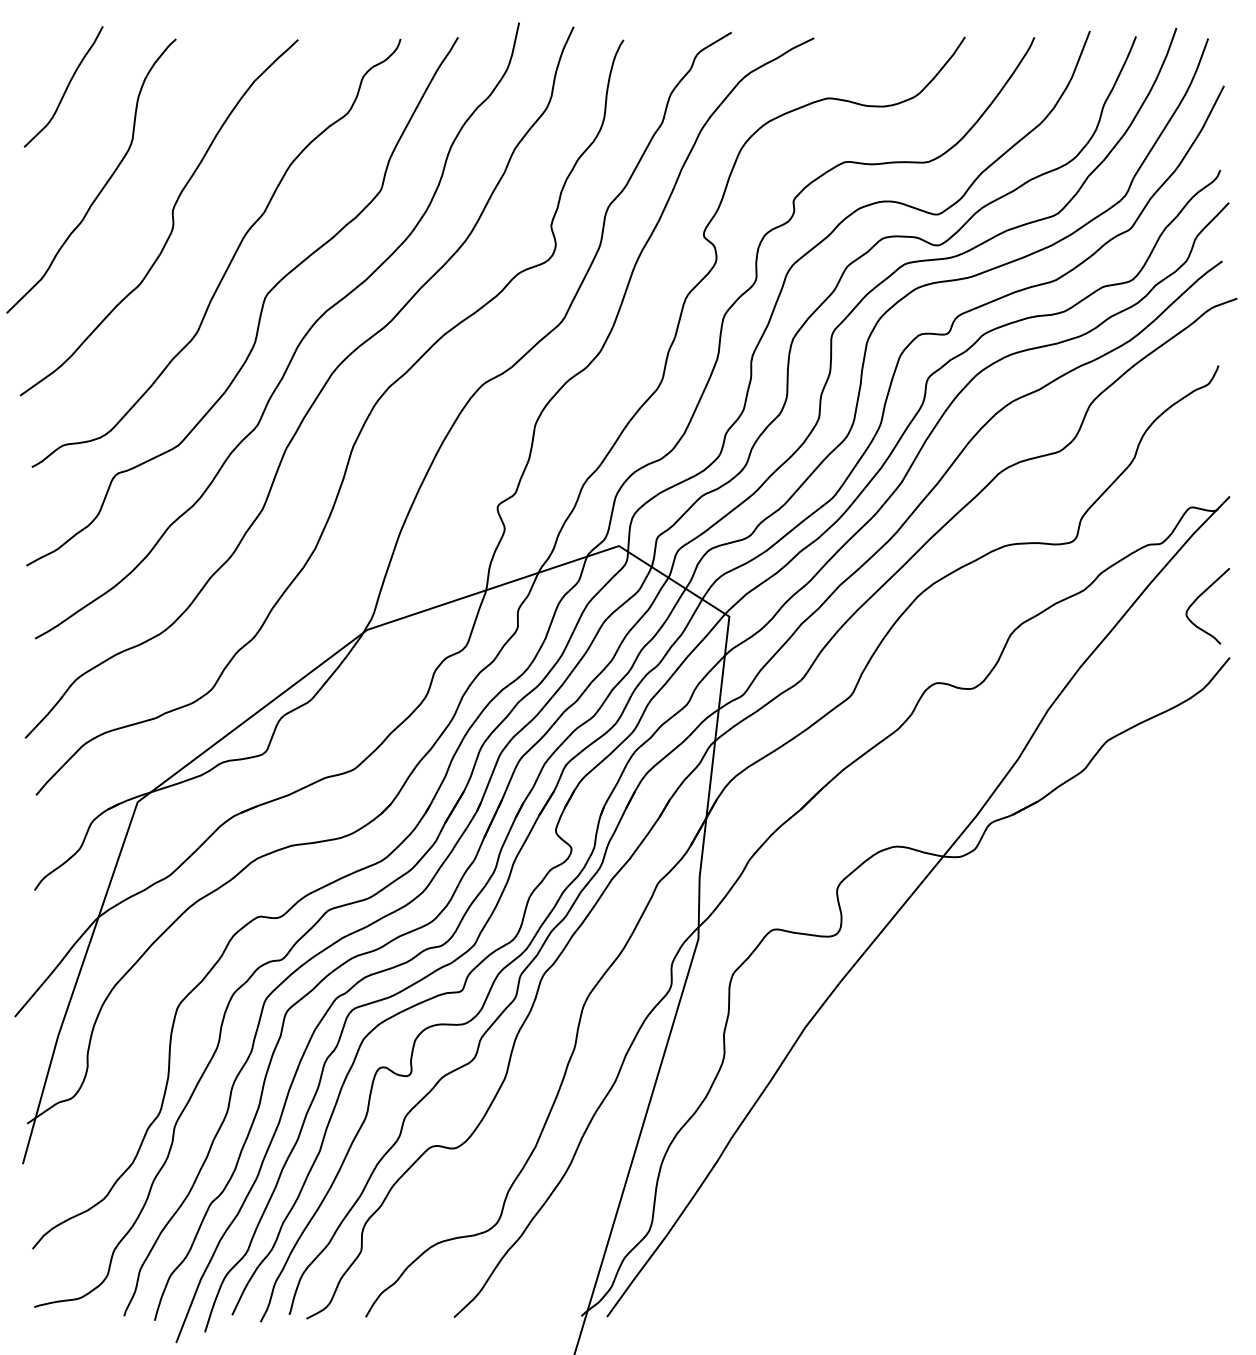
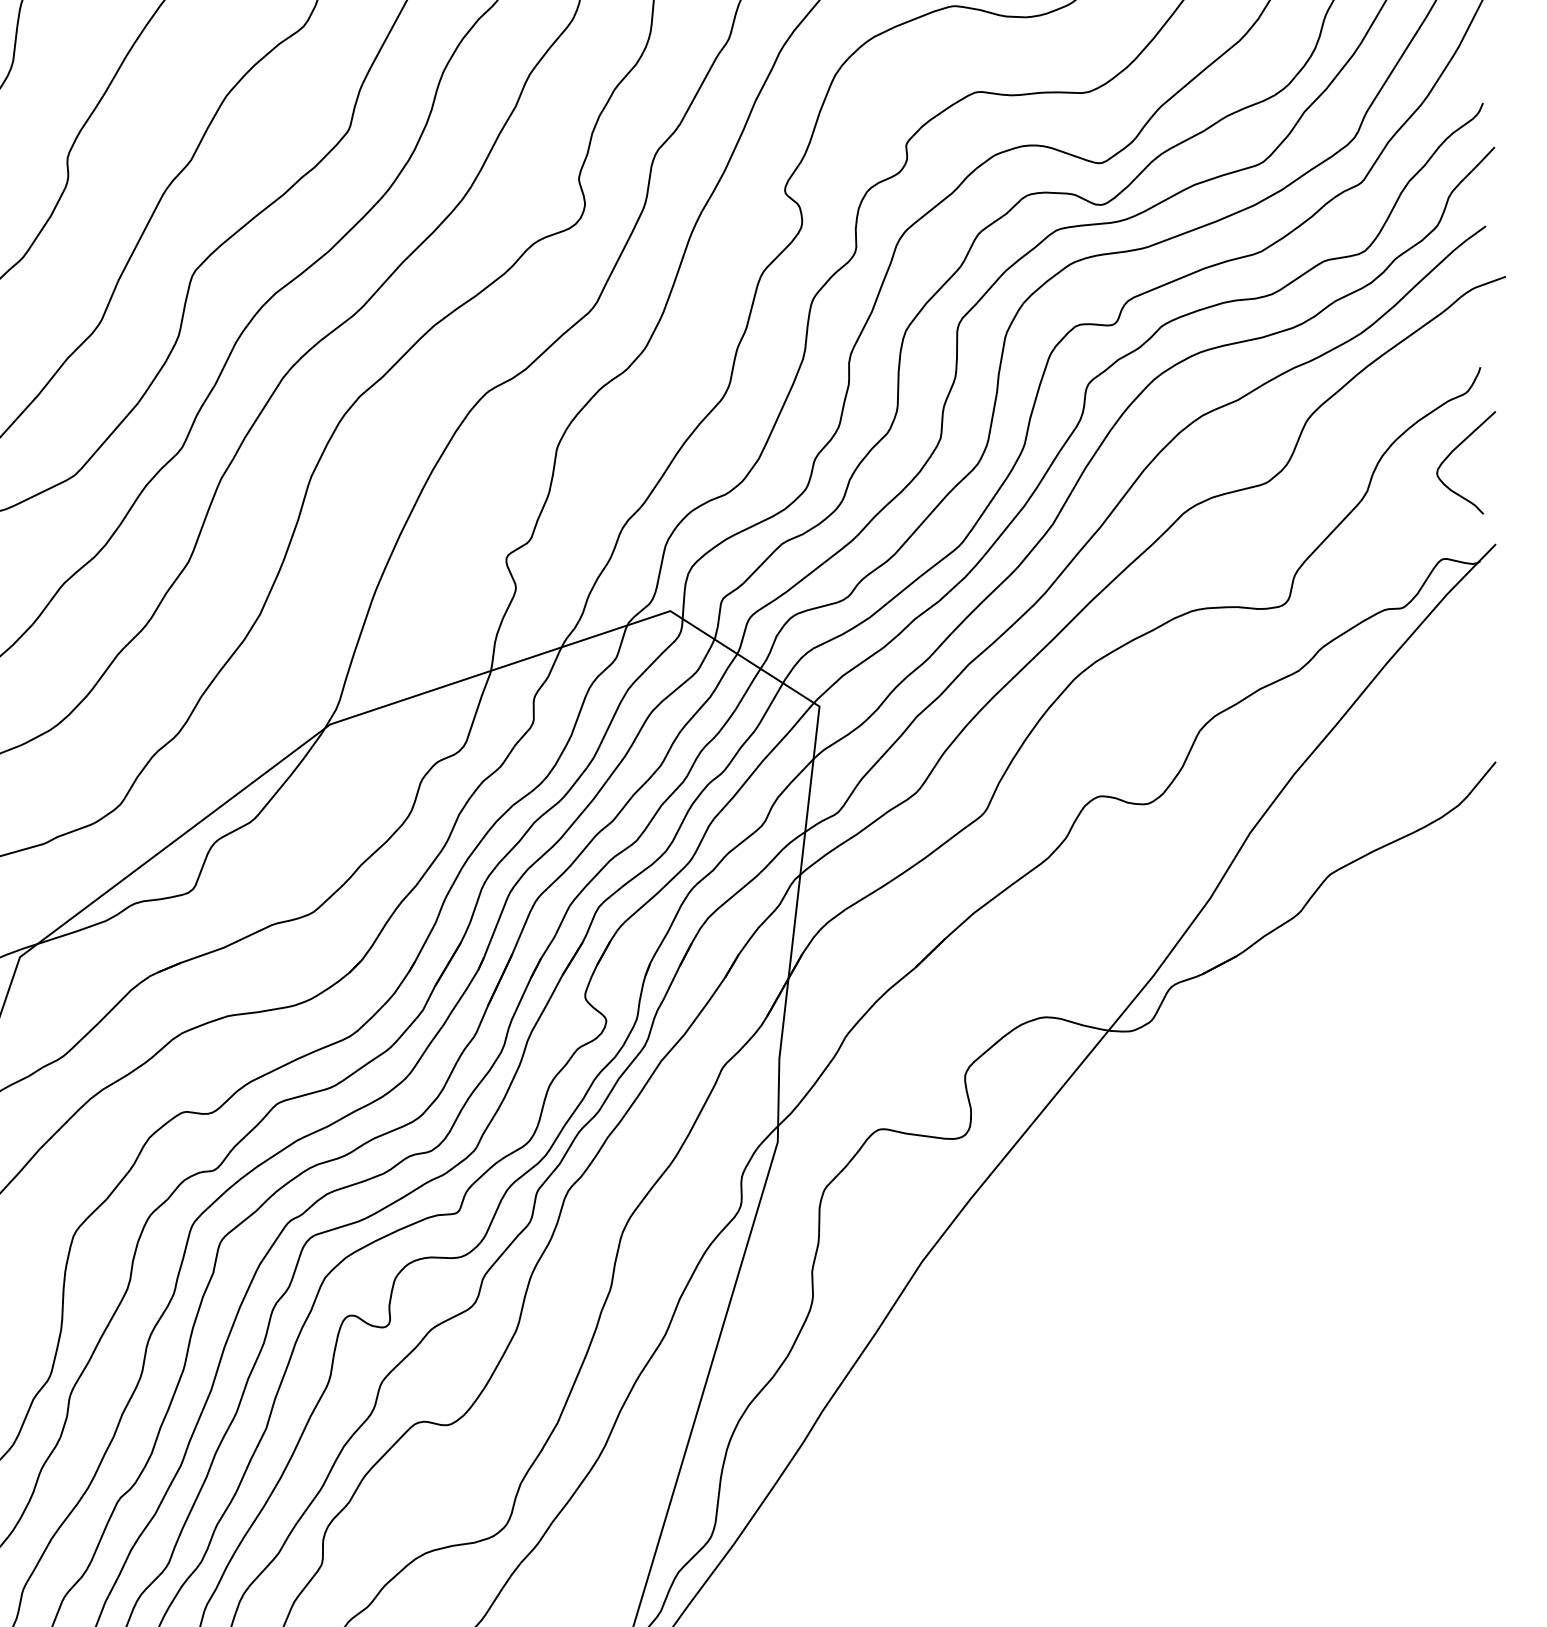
curve: (1199, 597) -> (1454, 450), moved

